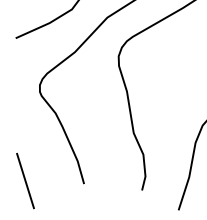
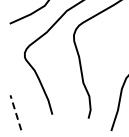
line: (24, 180) -> (15, 112), solid -> dashed

